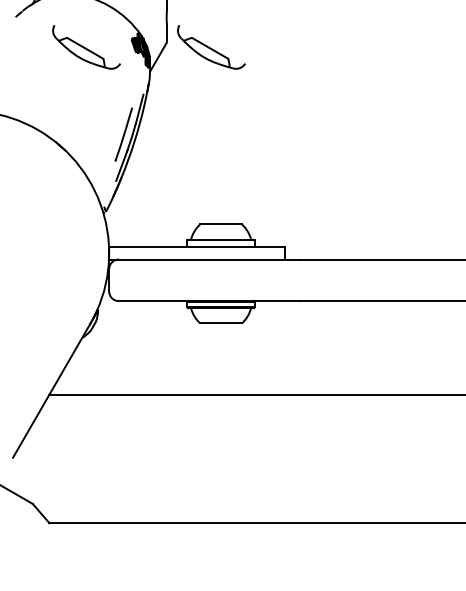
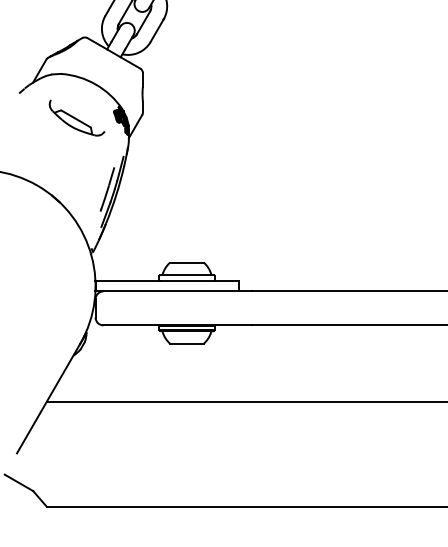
part: (210, 46) -> (178, 117), removed

